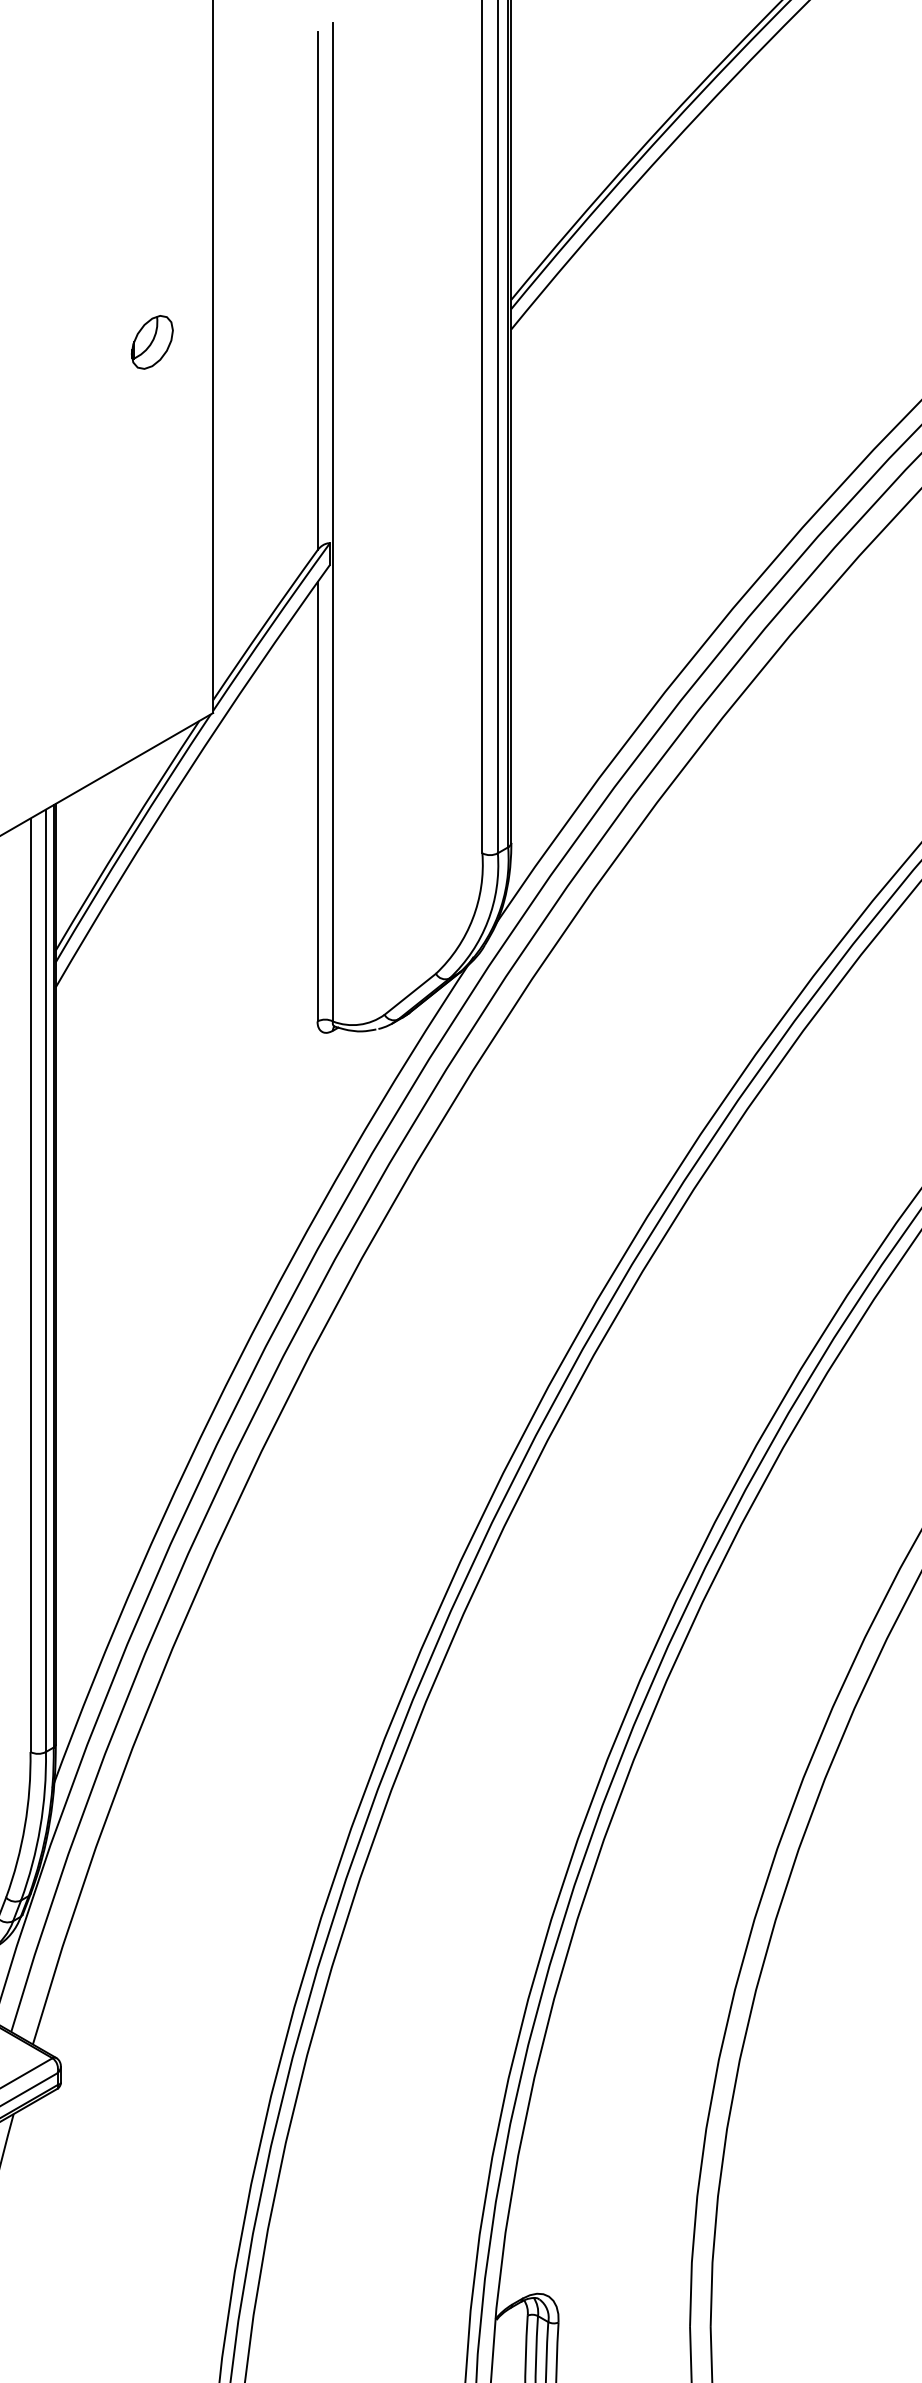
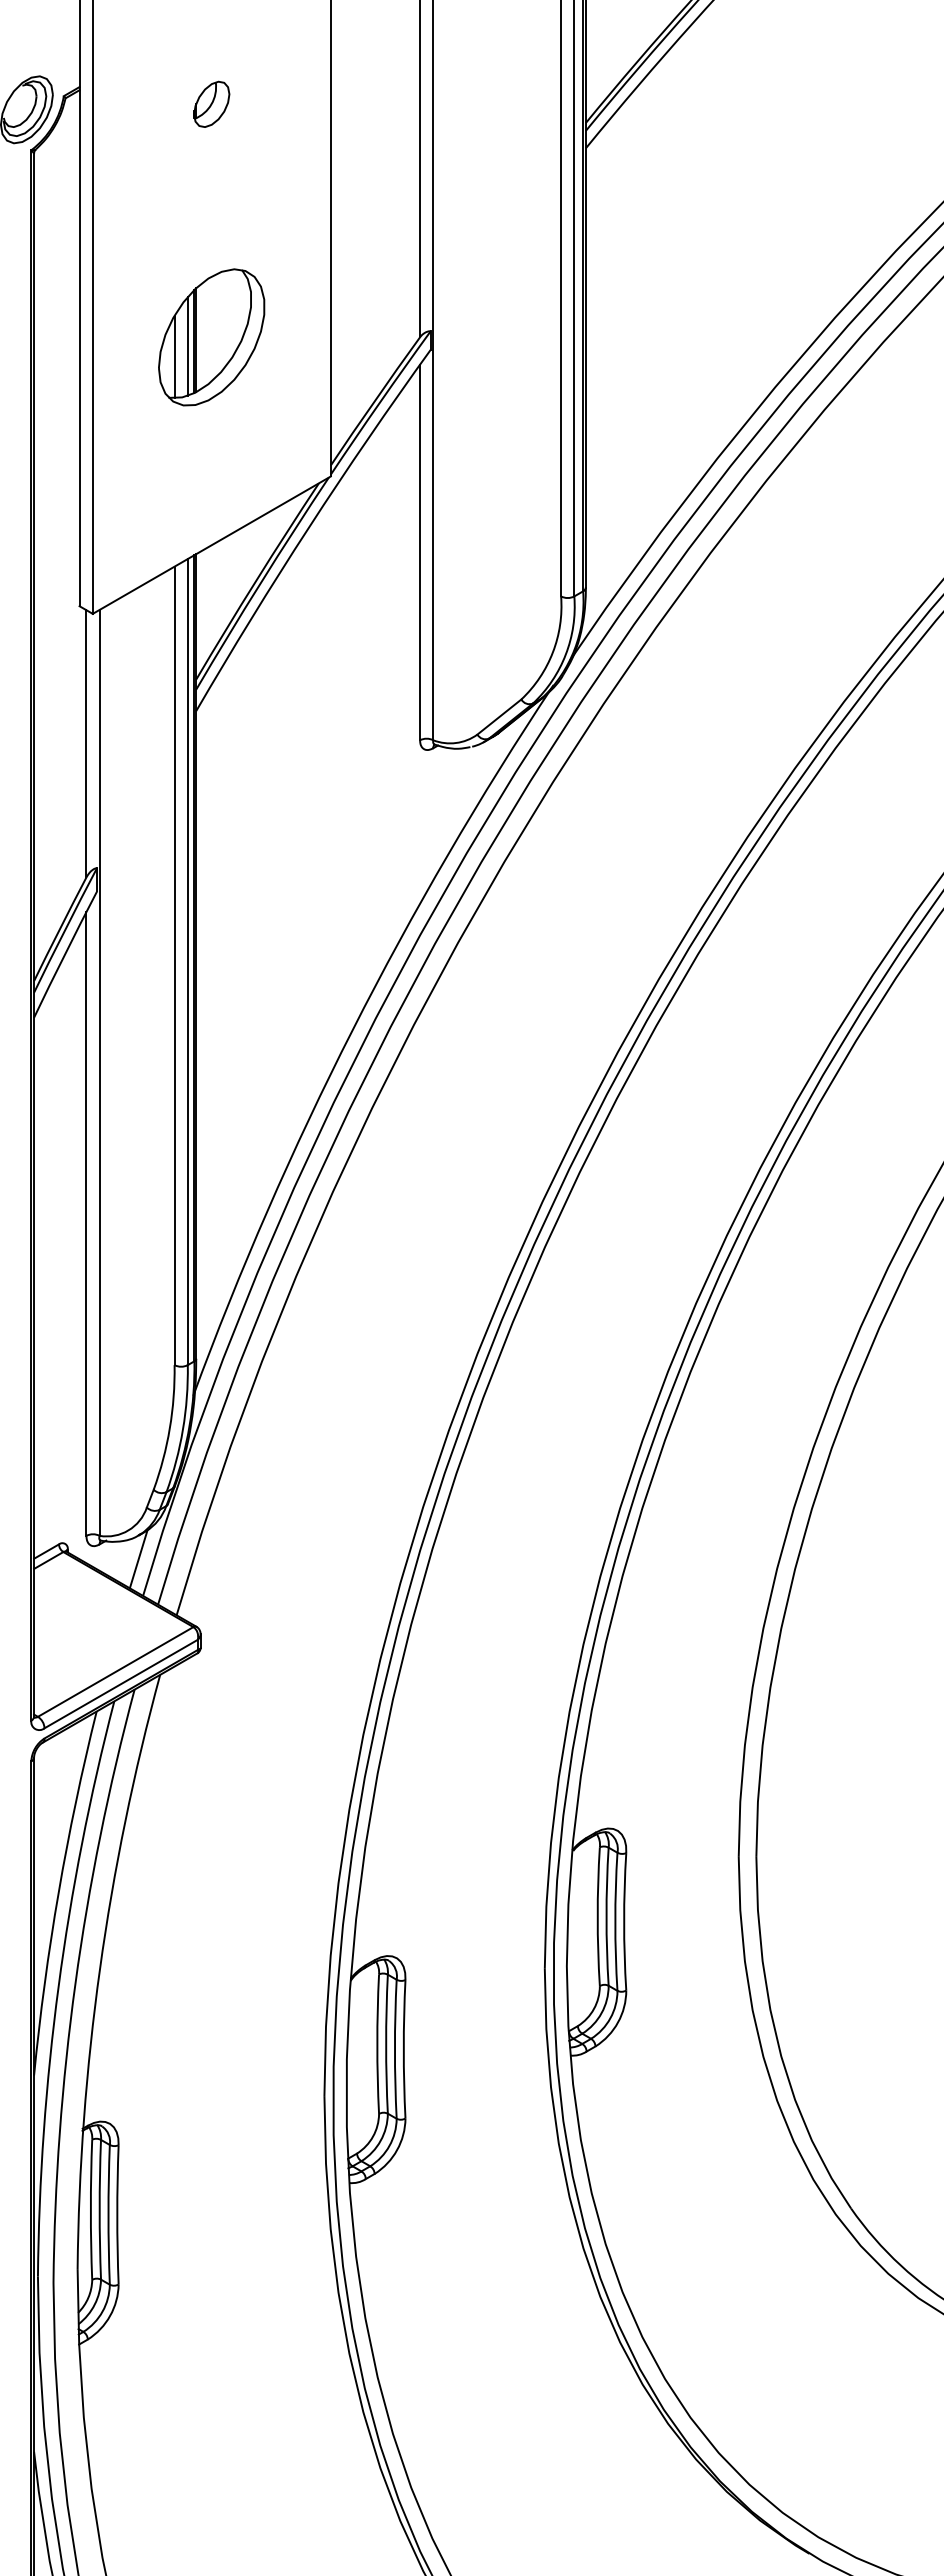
part: (151, 341) -> (211, 103), moved
part: (73, 550) -> (211, 337), added

